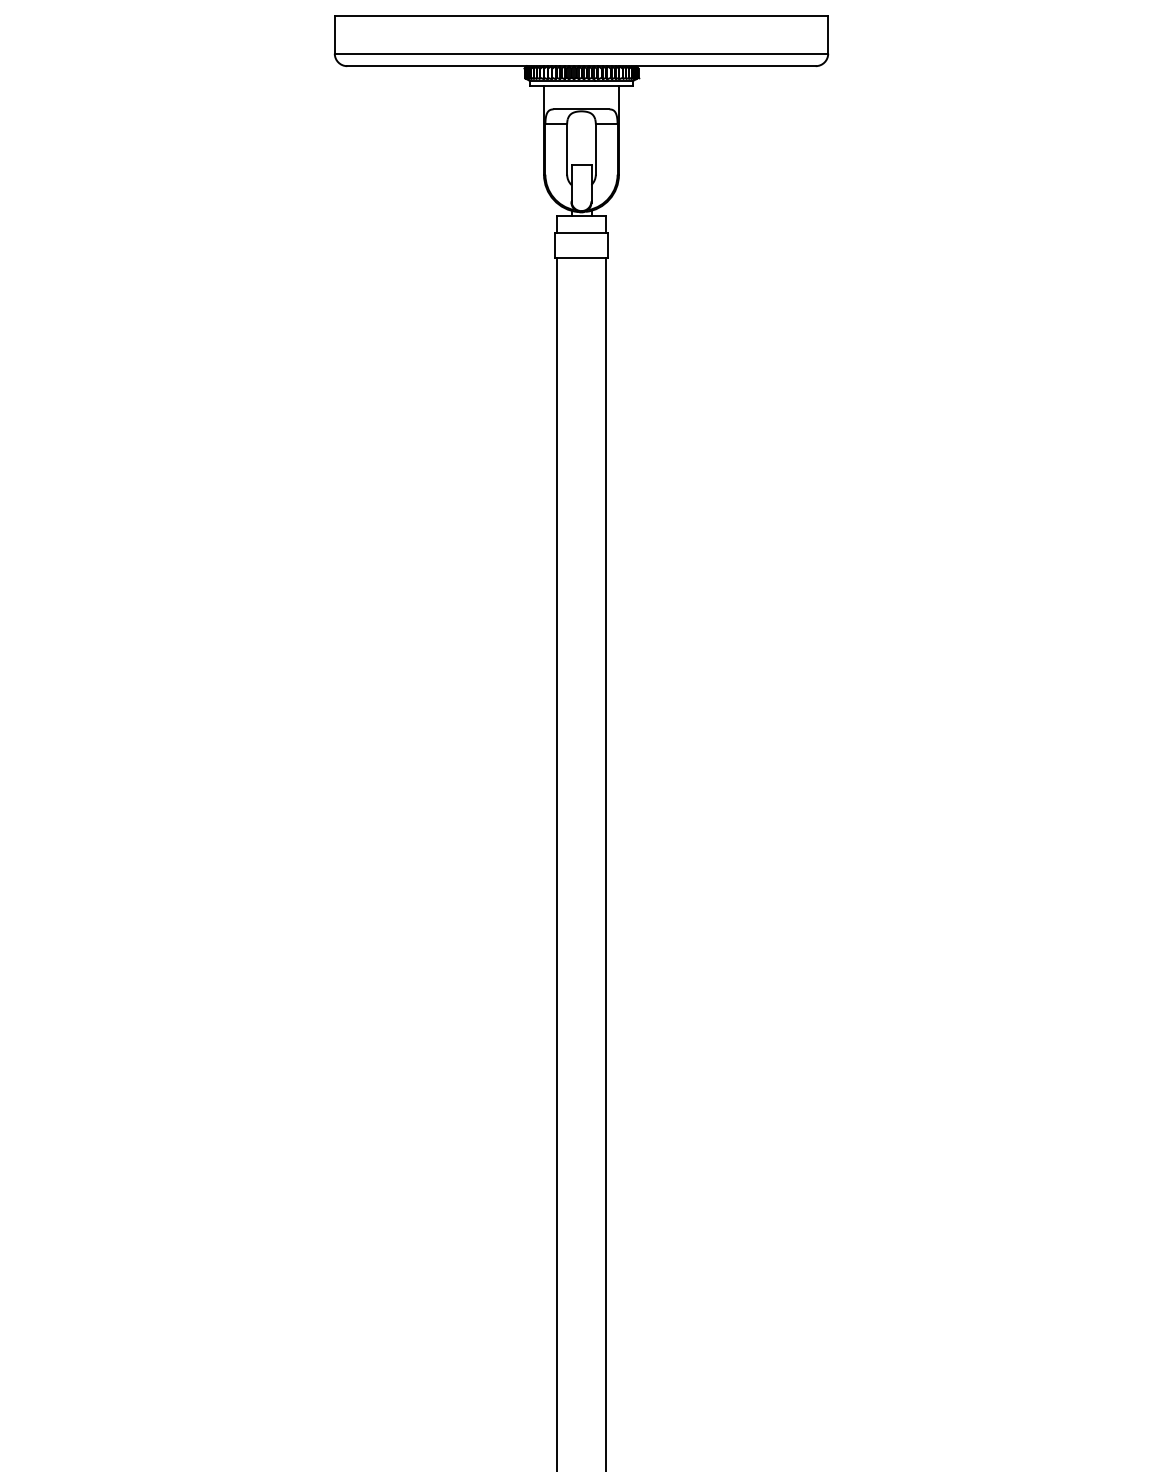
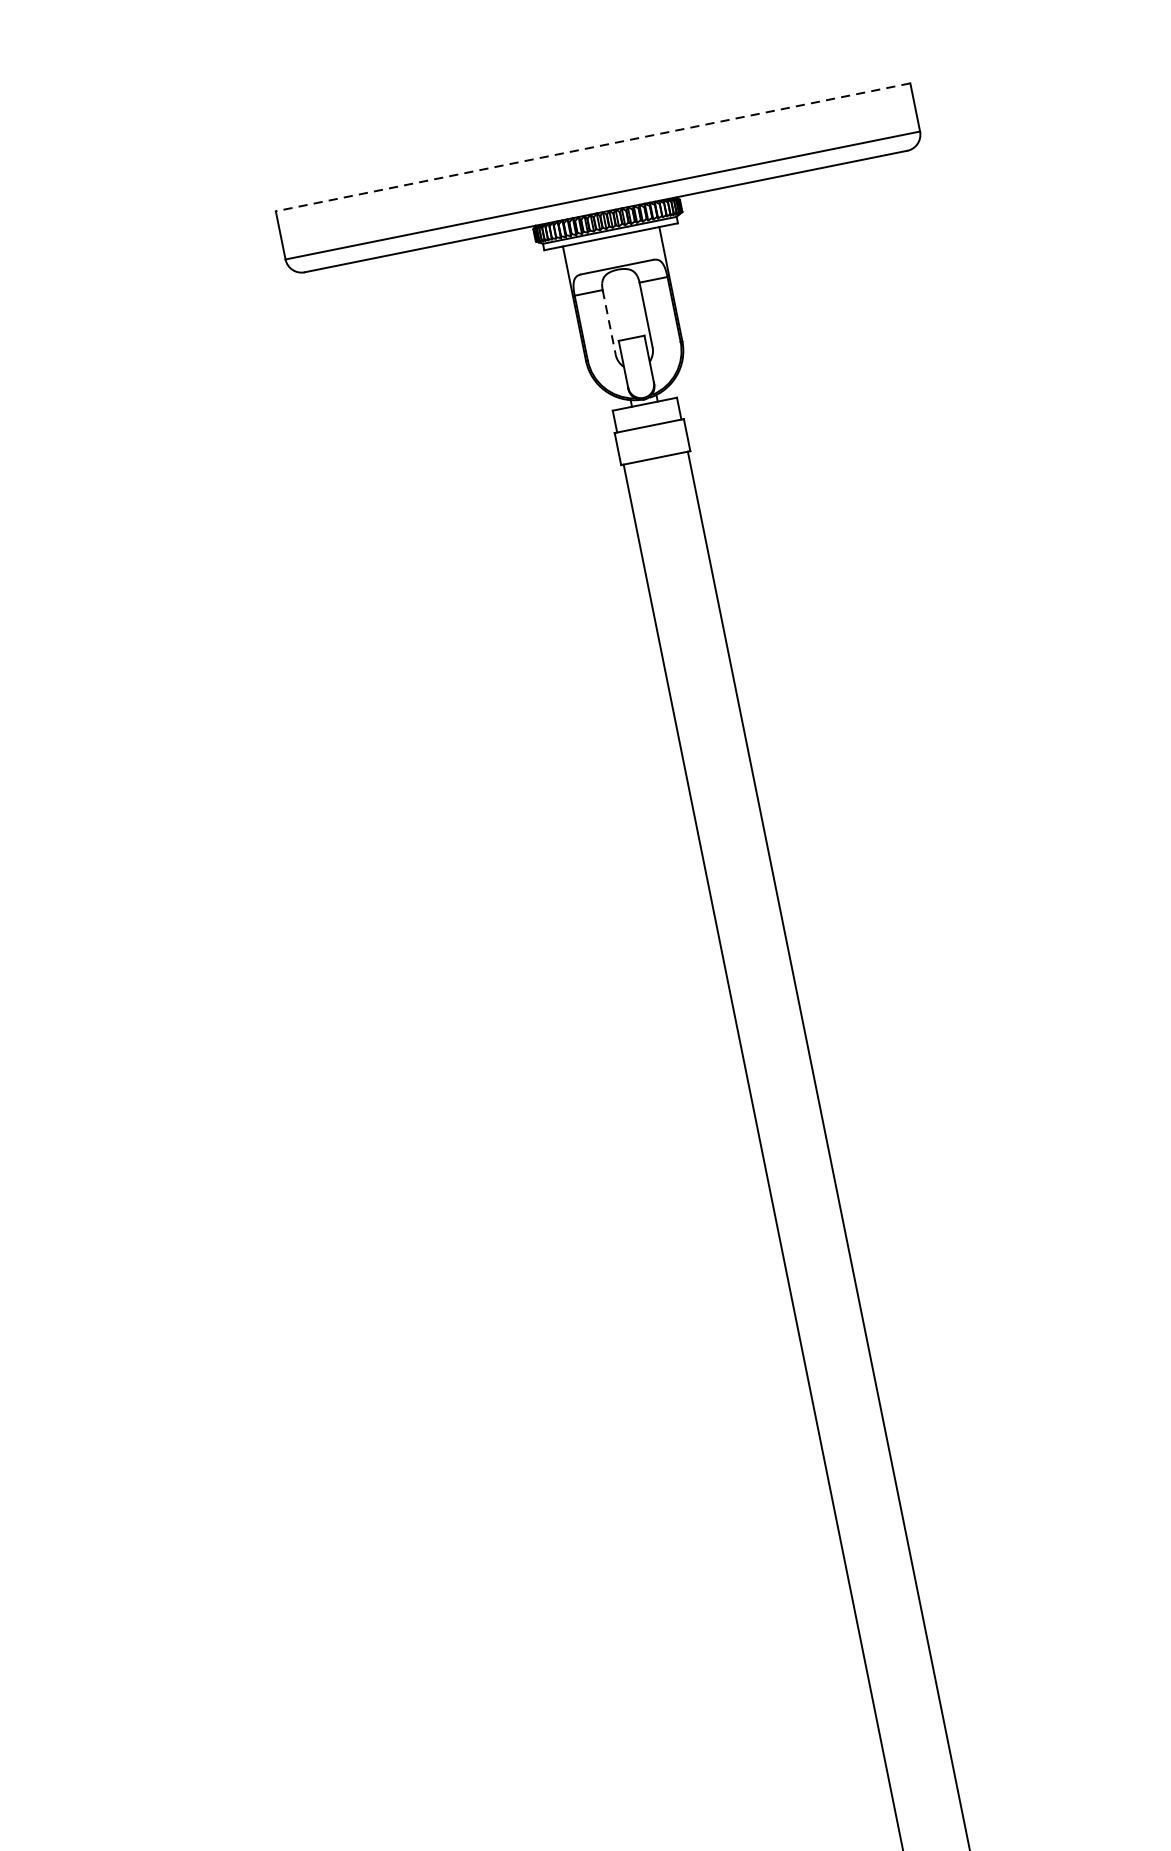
line: (581, 16) -> (593, 147), solid -> dashed
line: (567, 150) -> (609, 323), solid -> dashed

